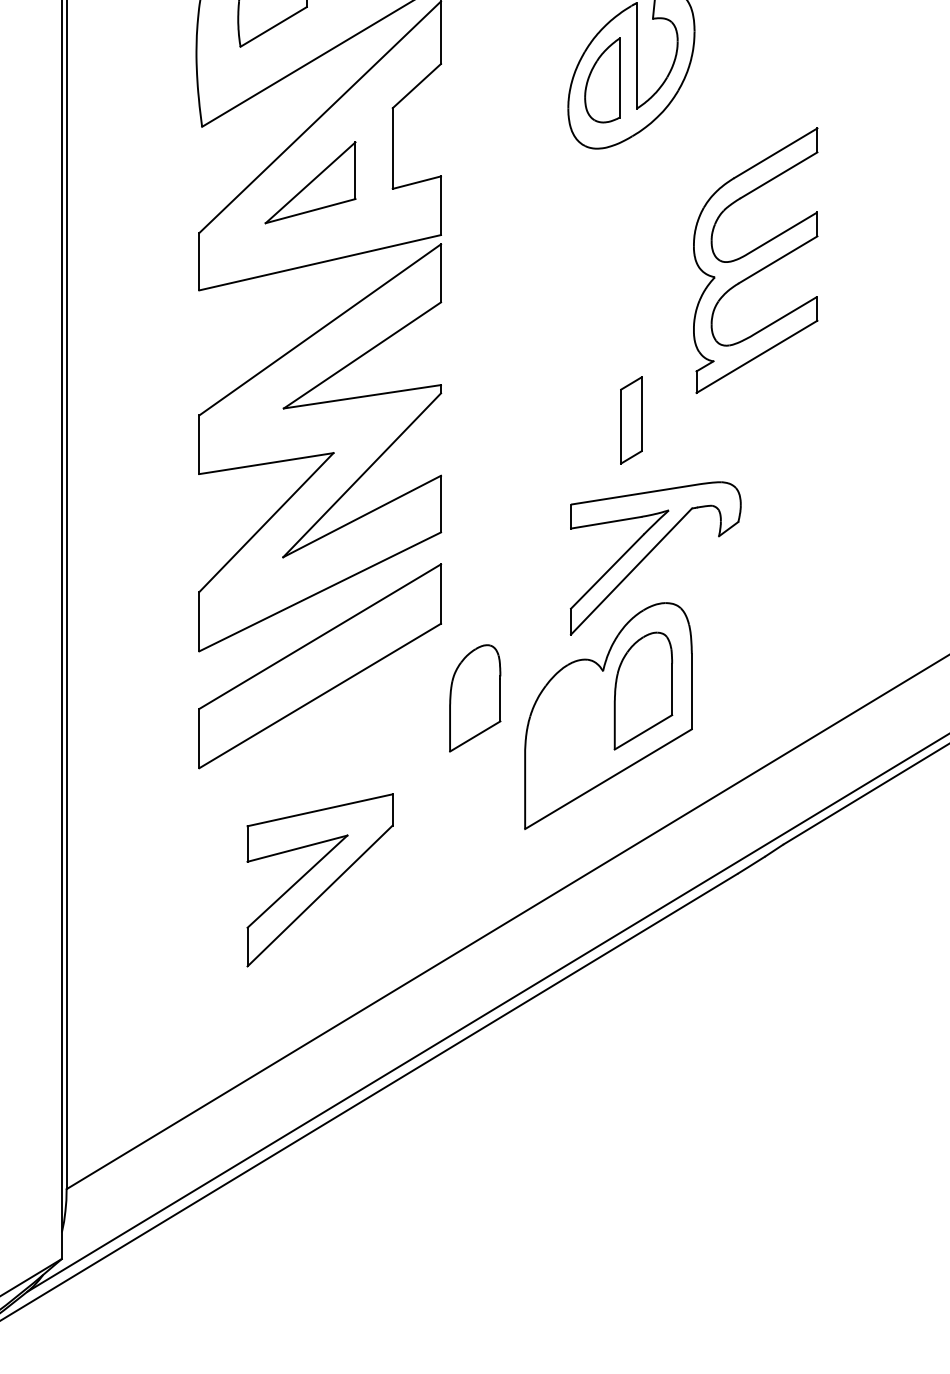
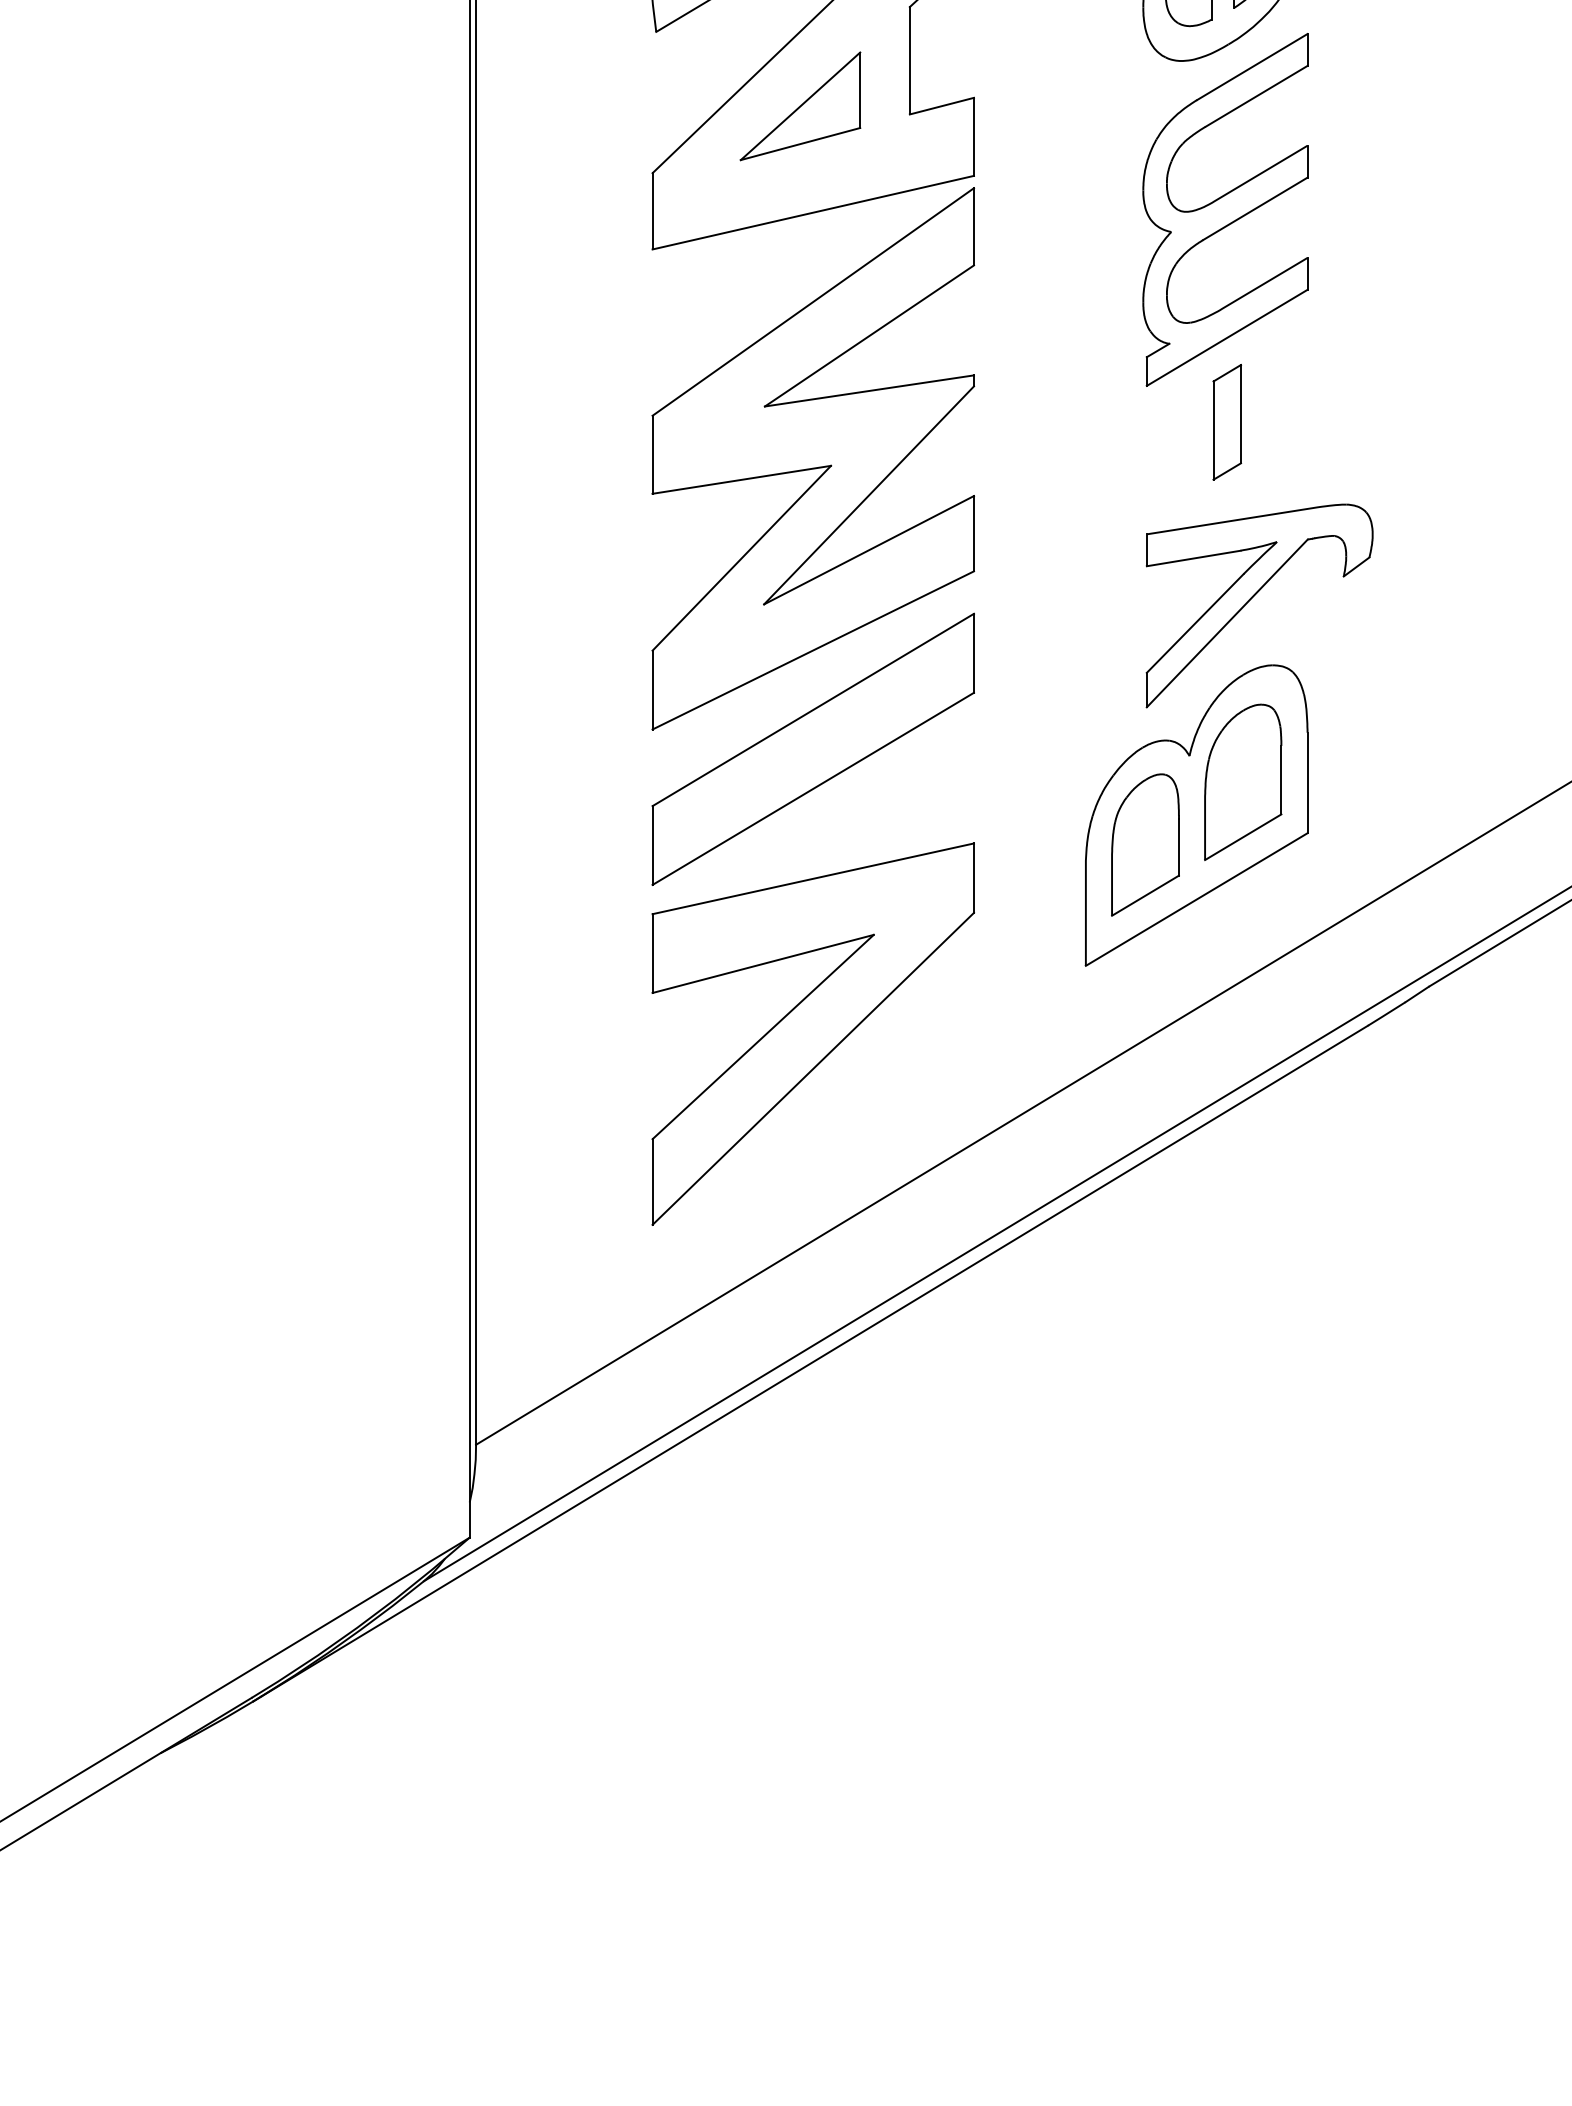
part: (755, 260) -> (1225, 209), moved
part: (475, 697) -> (1145, 844), moved
part: (319, 879) -> (812, 1033), size x1.67

